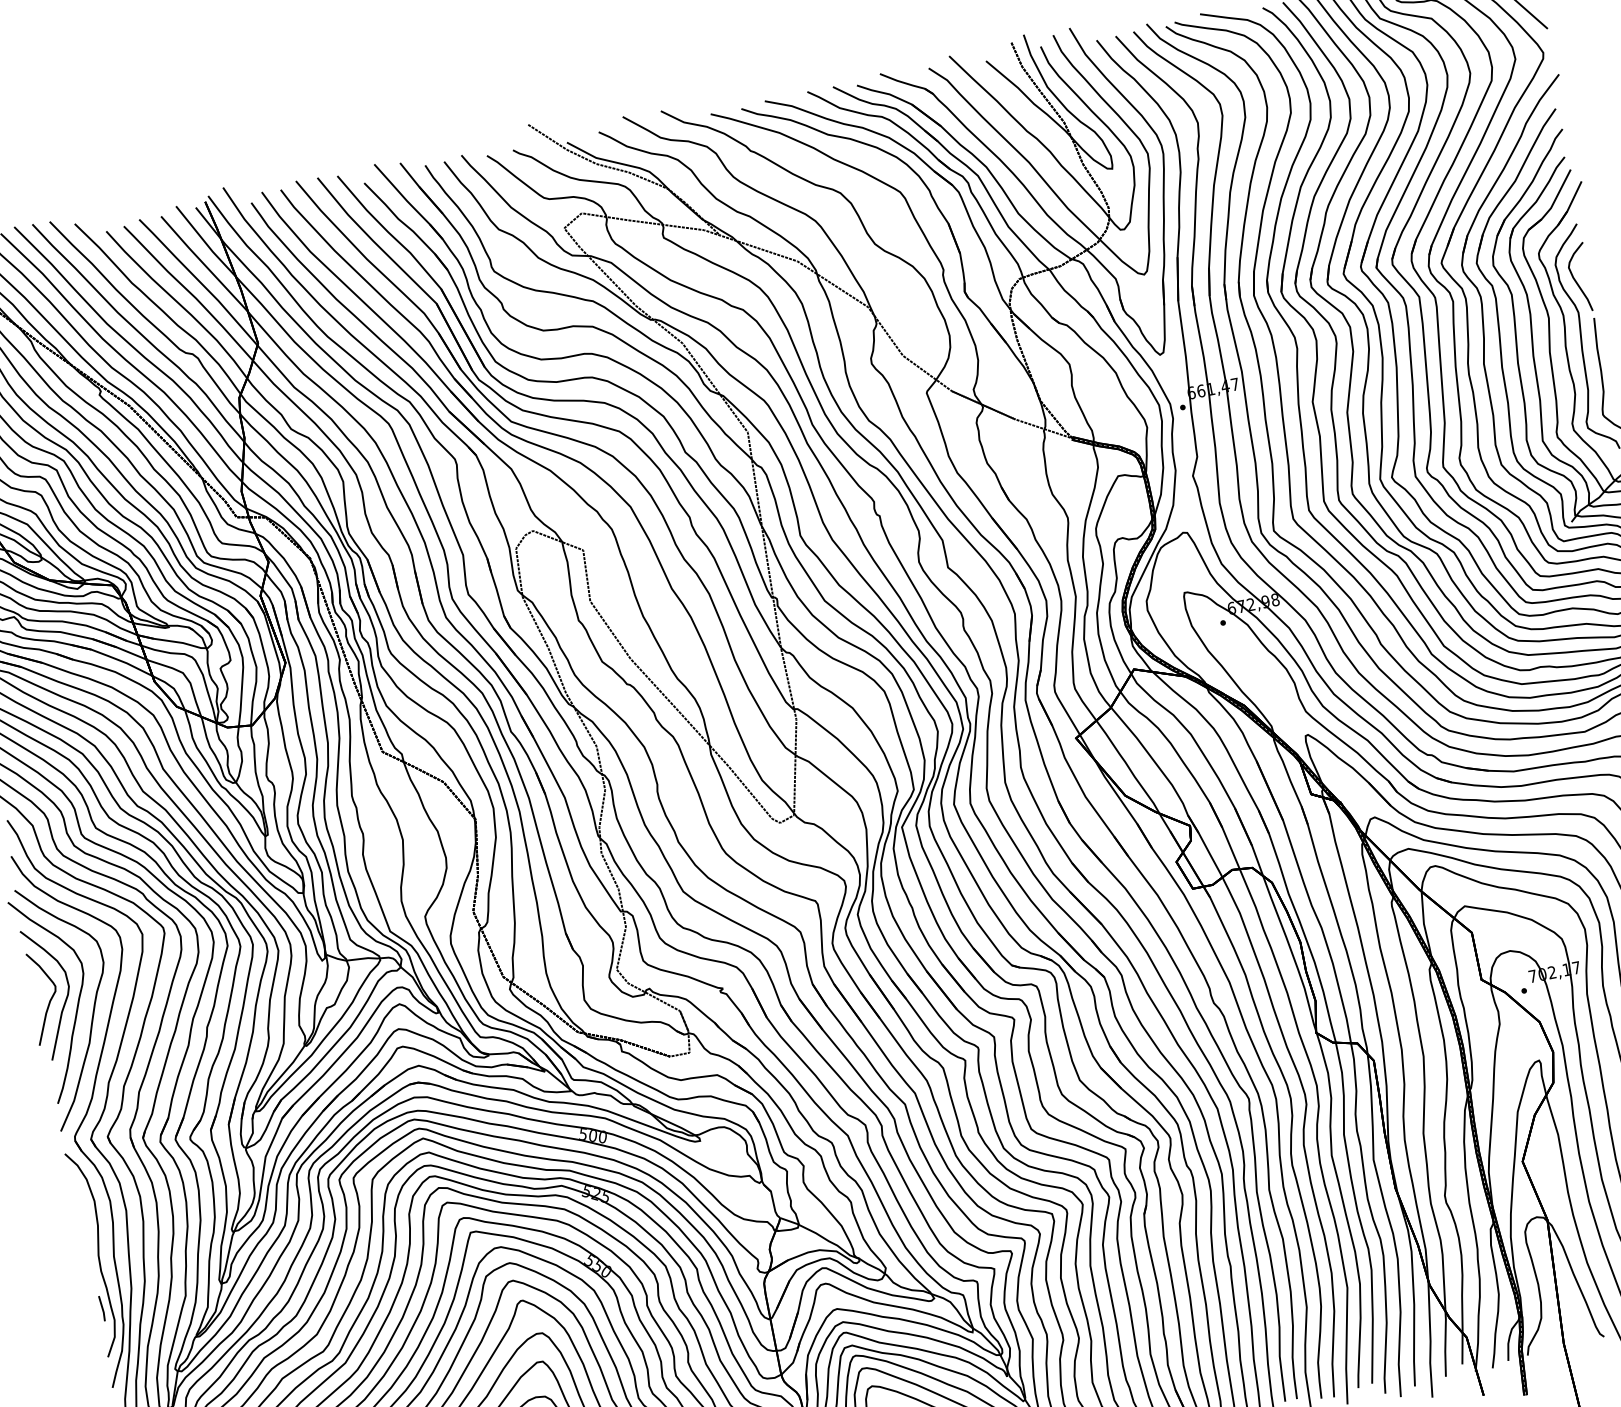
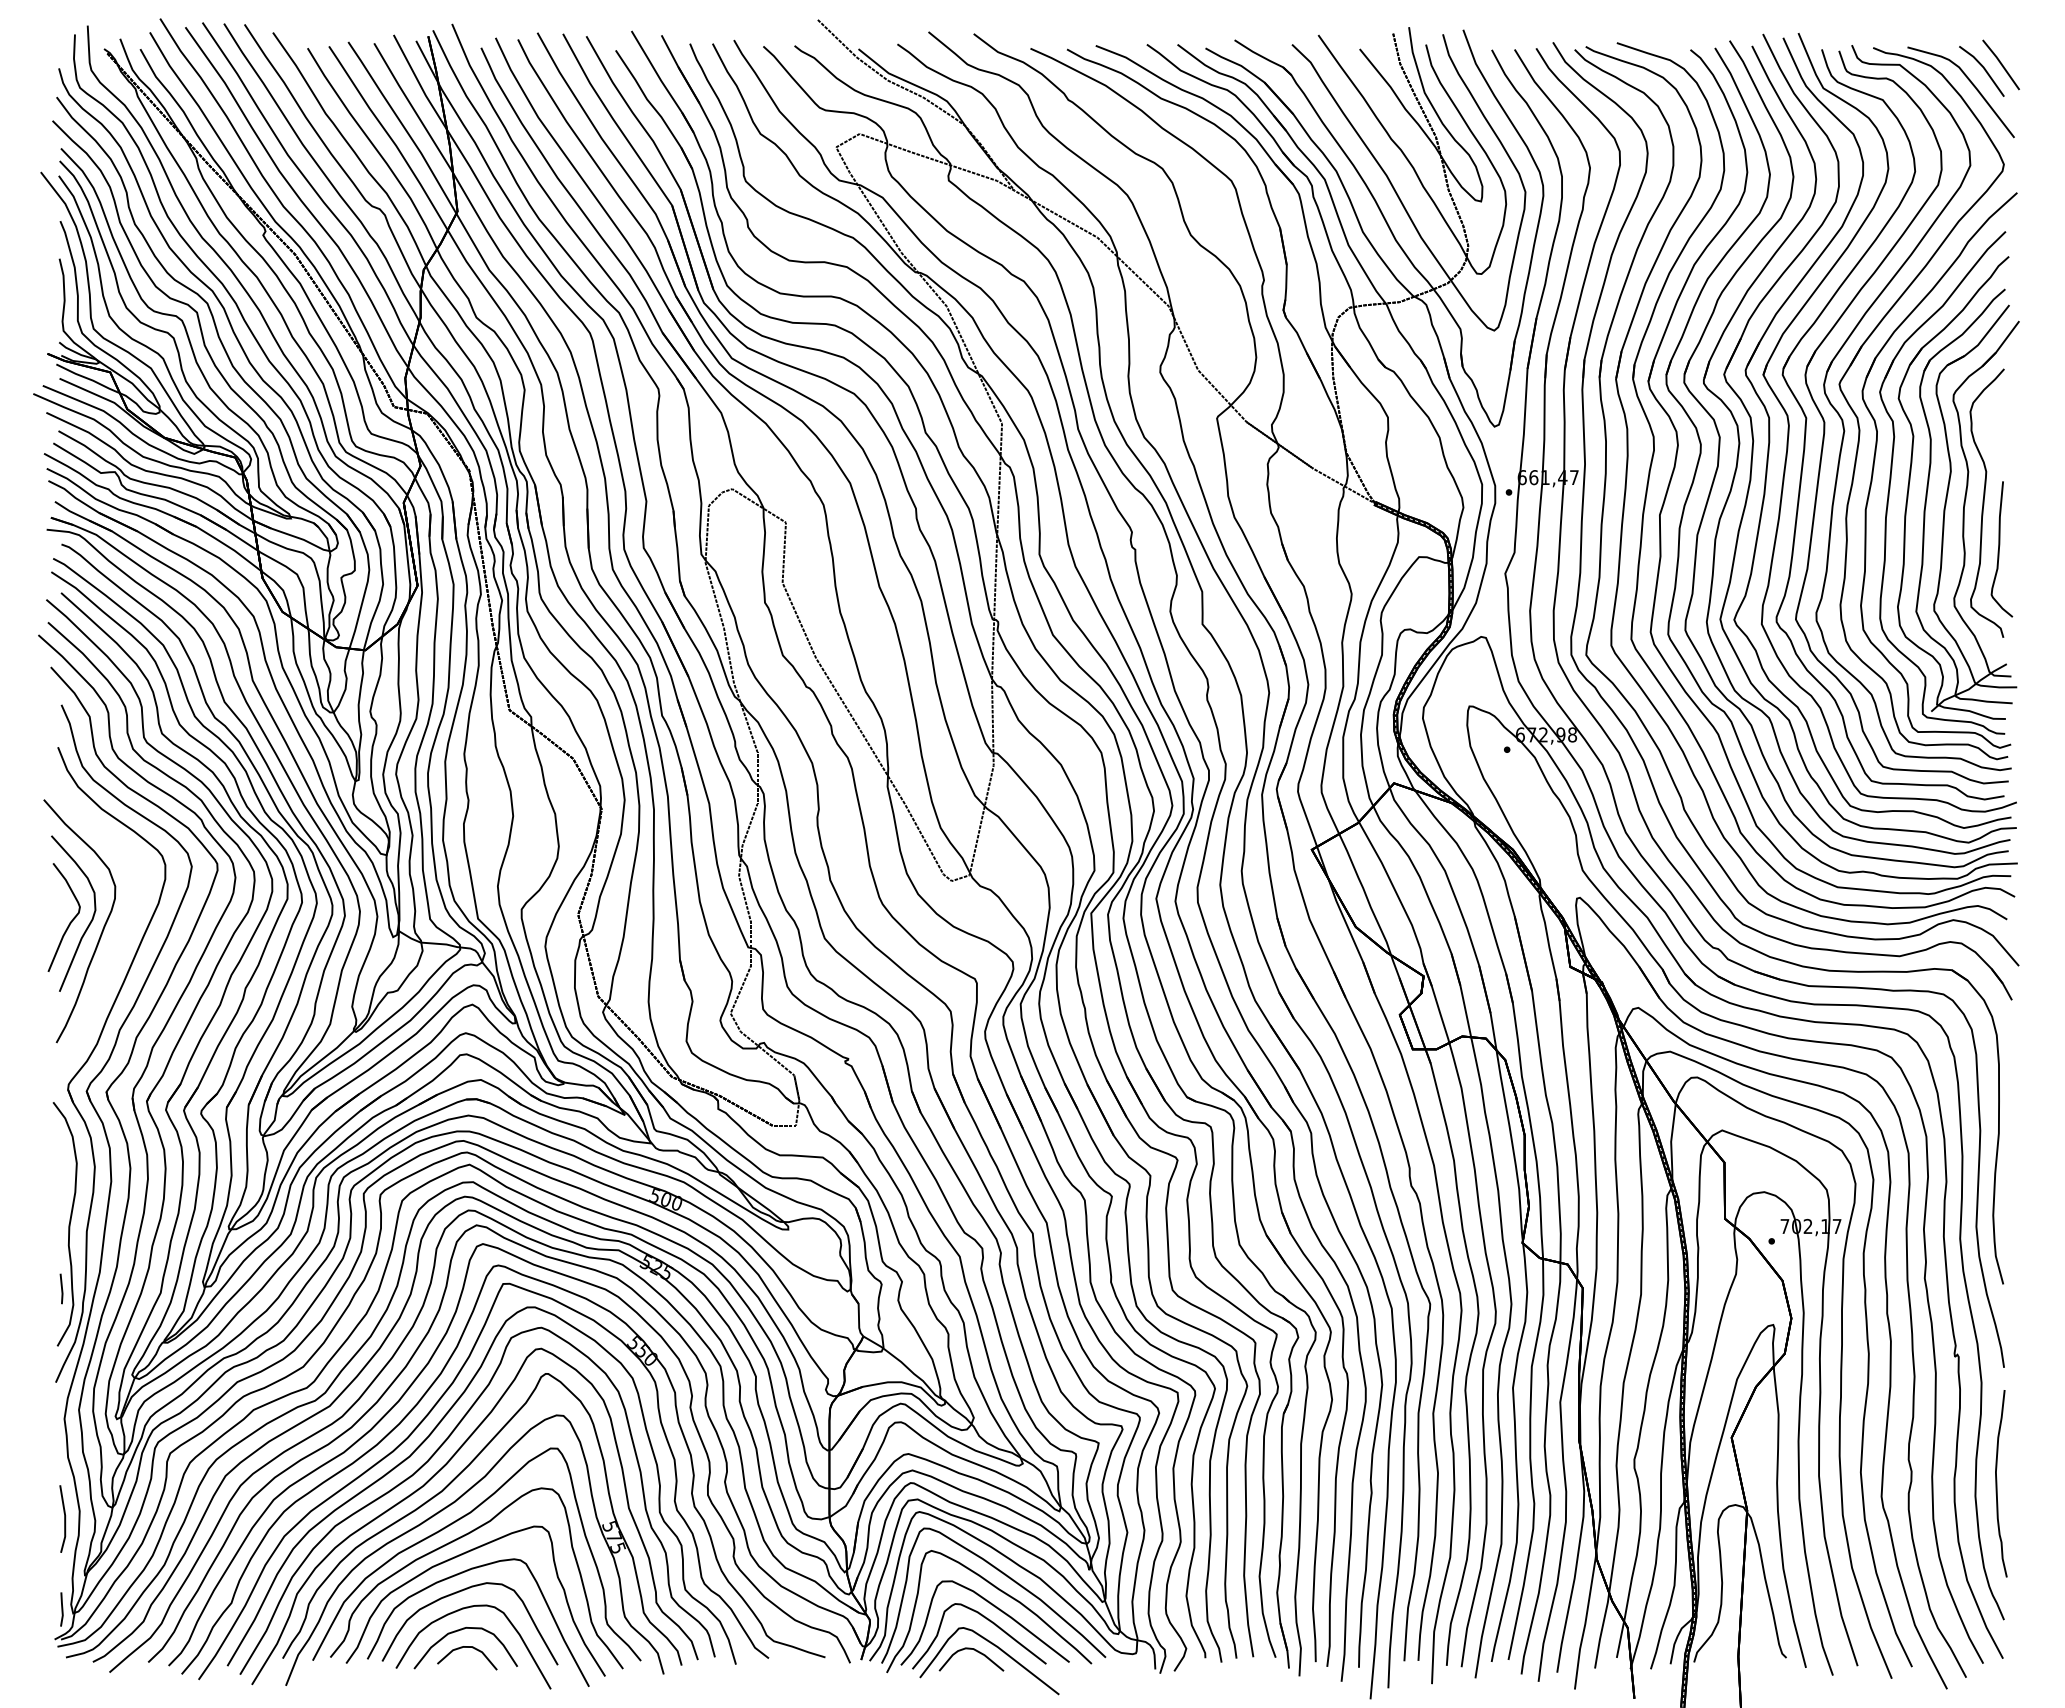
curve: (1575, 279) -> (1990, 433), removed
curve: (93, 1008) -> (118, 940), removed

